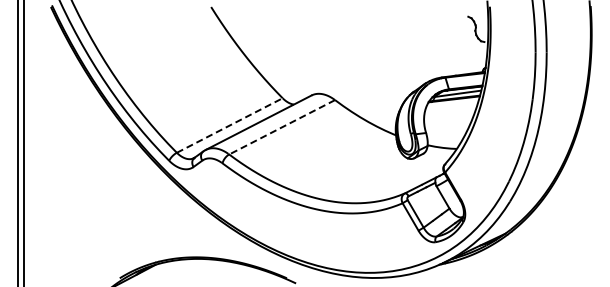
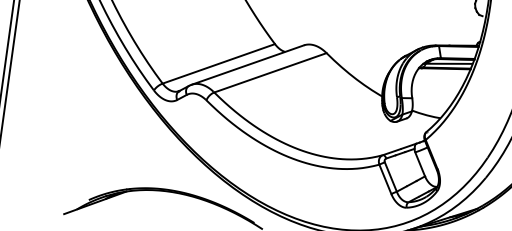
line: (229, 125) -> (218, 63), dashed -> solid
line: (282, 127) -> (270, 73), dashed -> solid

